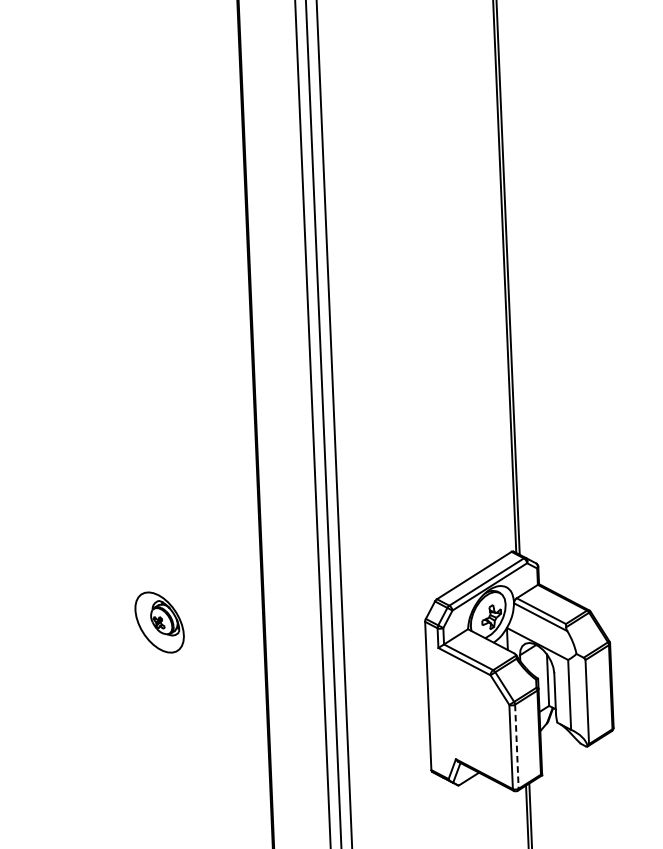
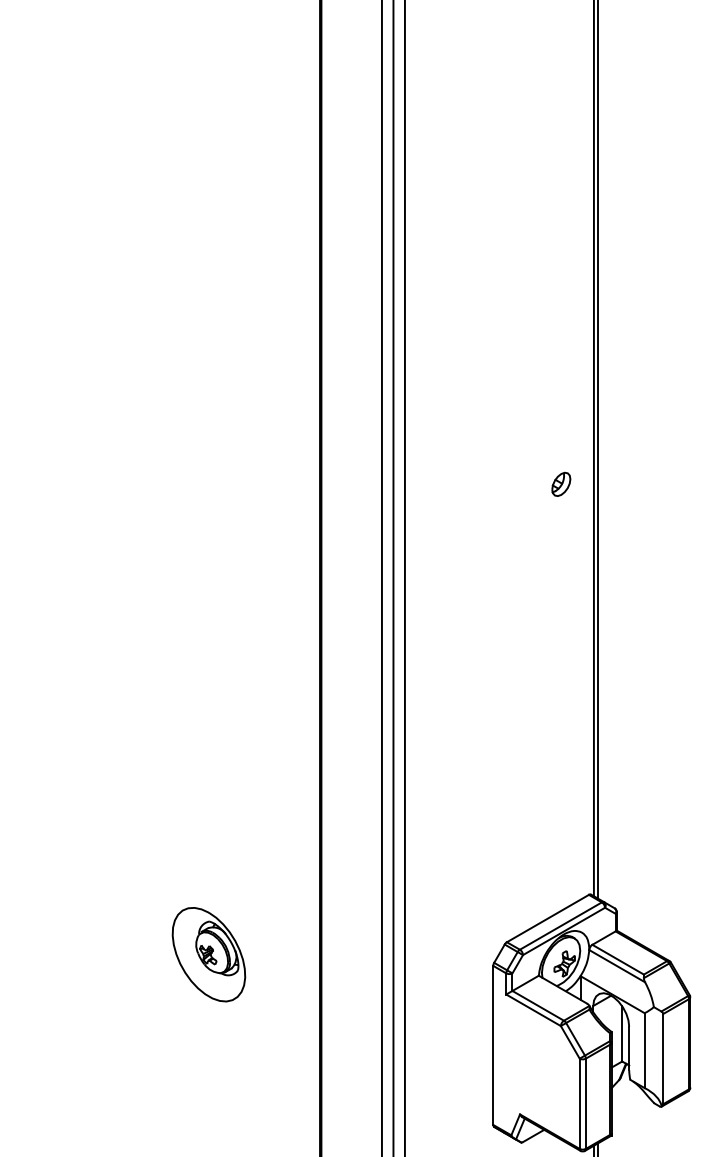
part: (469, 169) -> (561, 483), added
part: (159, 622) -> (208, 954), size x1.43
line: (516, 747) -> (585, 1104), dashed -> solid

